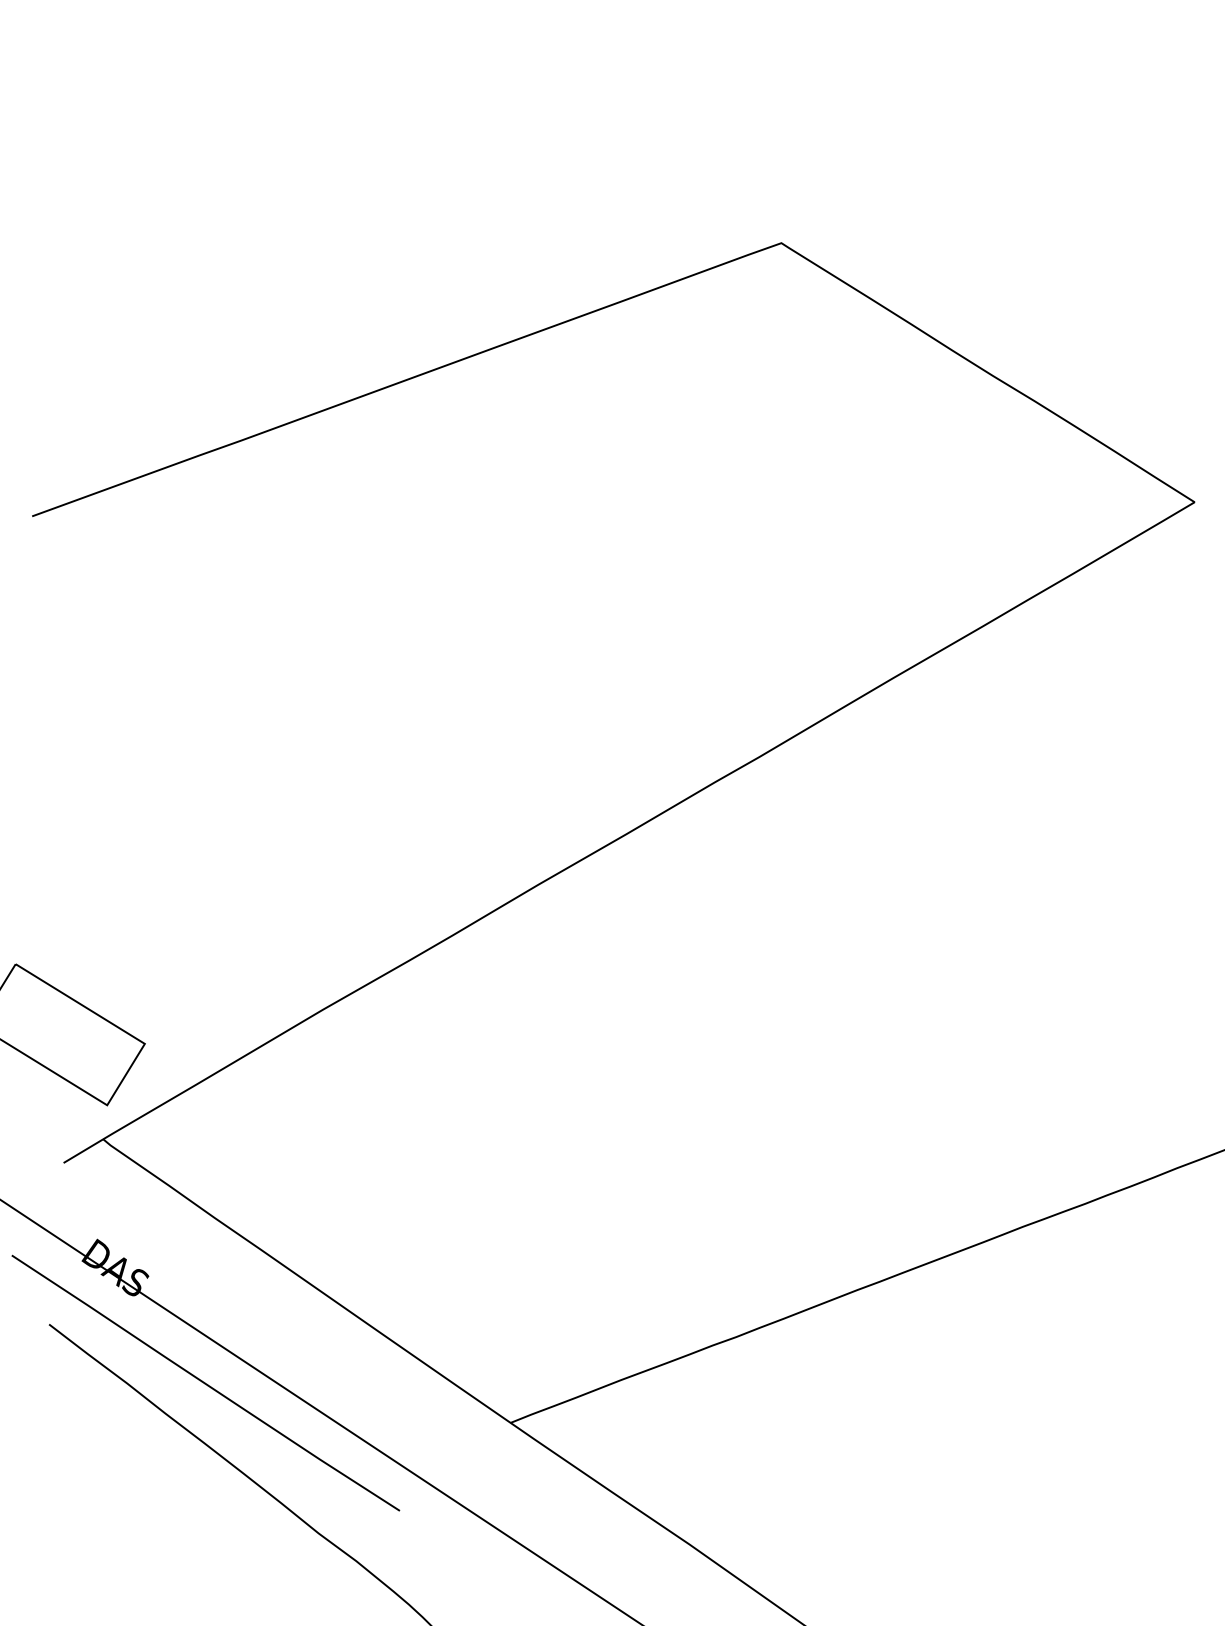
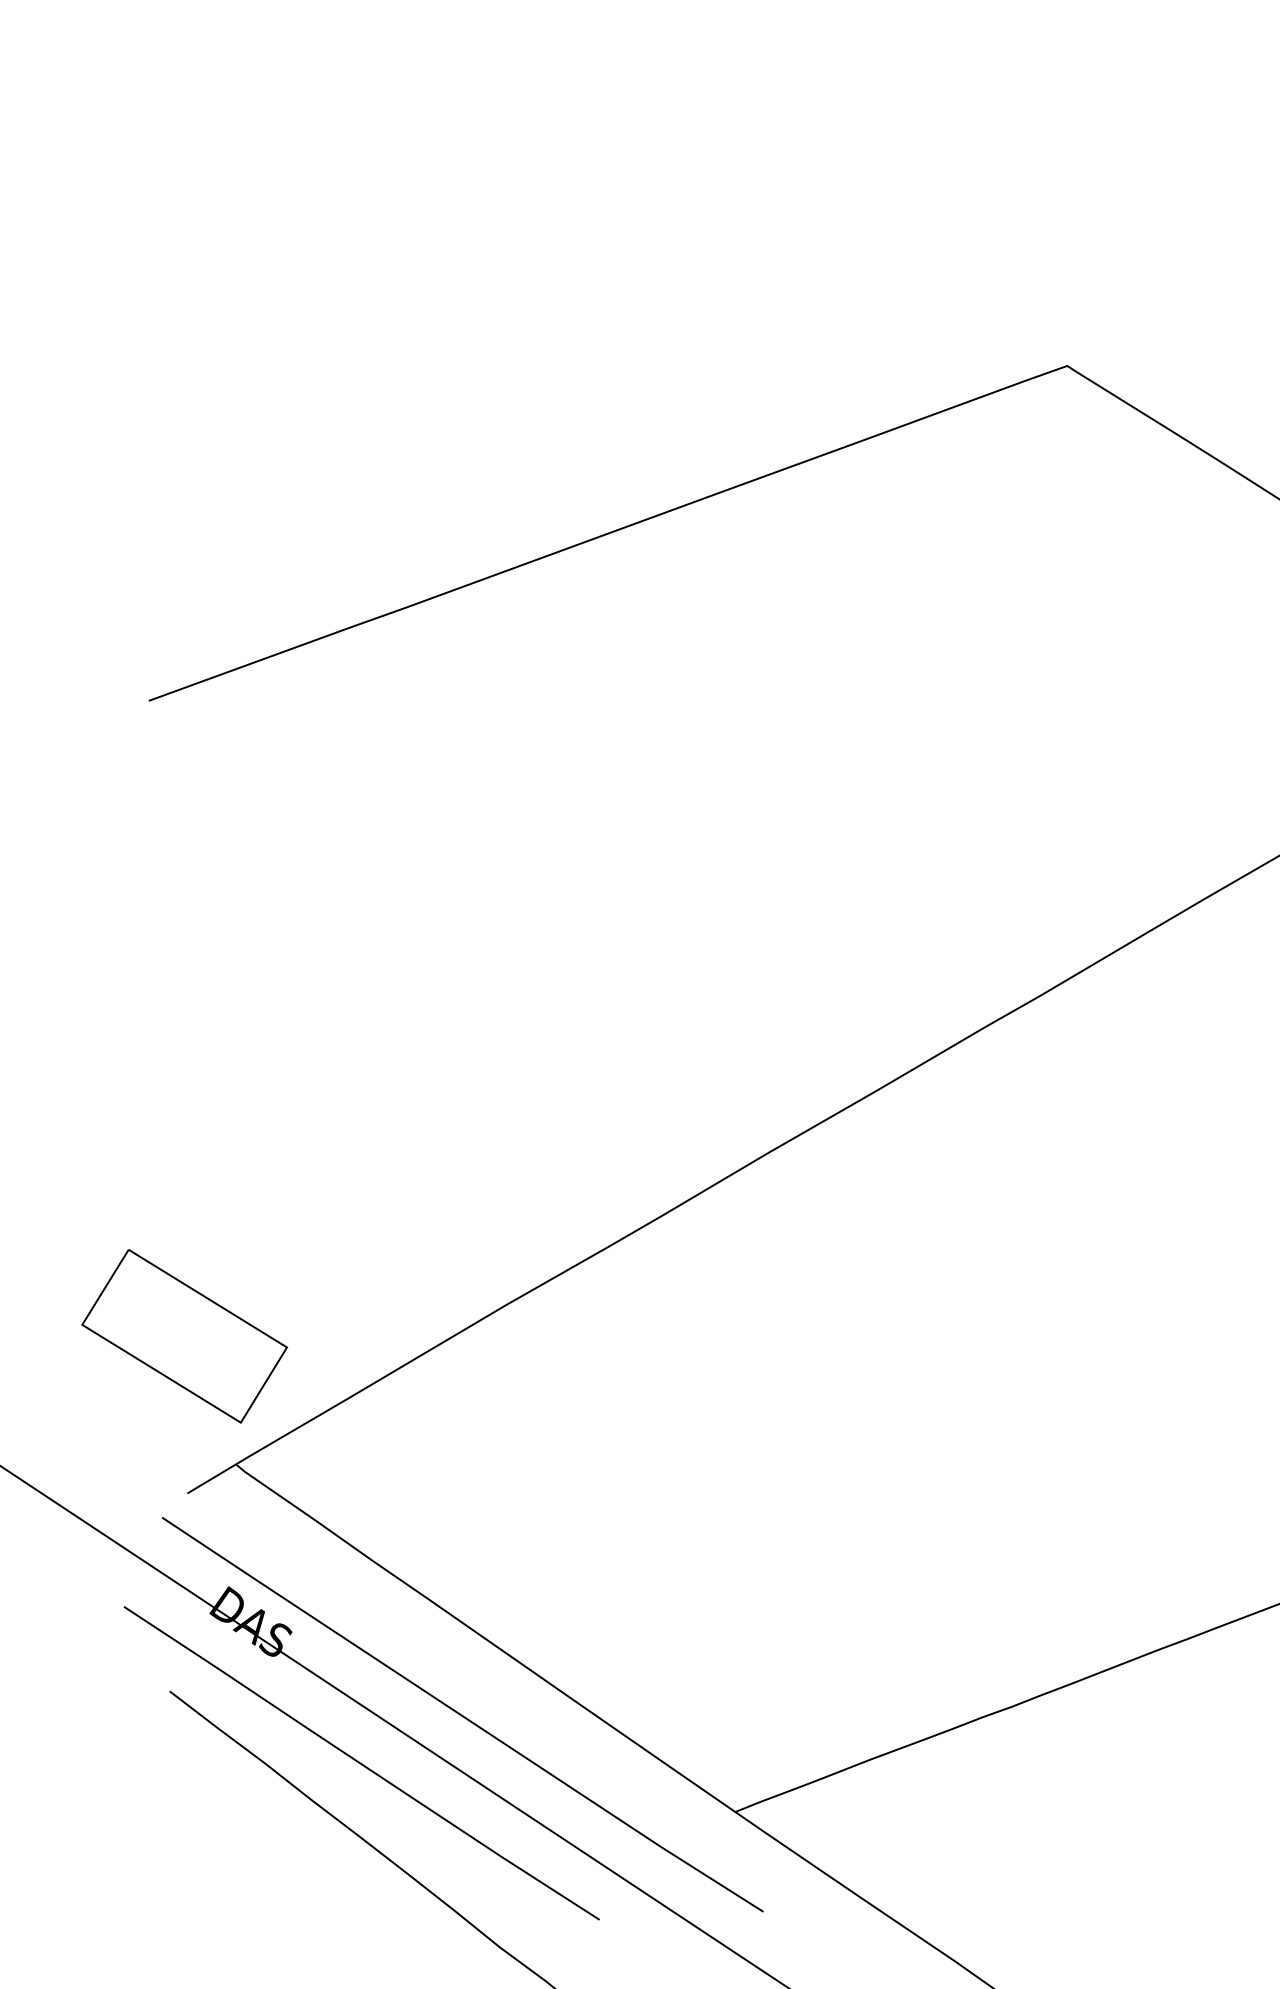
curve: (287, 1343) -> (461, 1714), added

